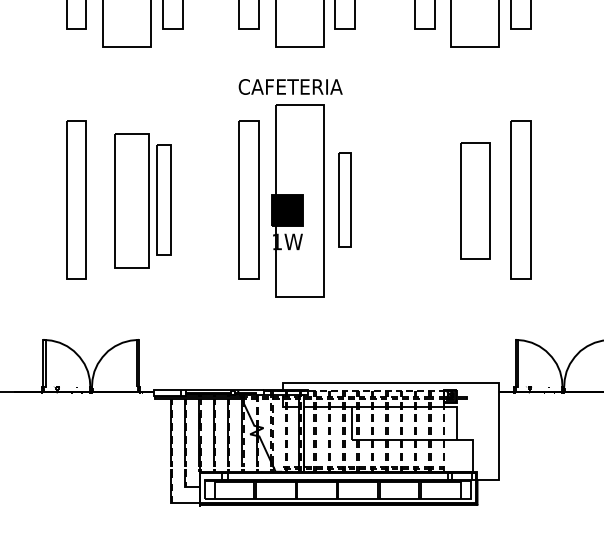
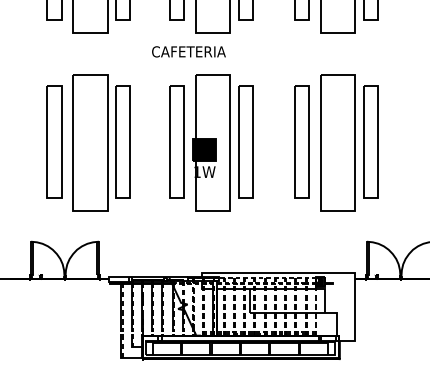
text: (290, 86) -> (188, 51), moved
part: (344, 198) -> (245, 141), size x1.67
part: (423, 198) -> (301, 141), added
part: (142, 200) -> (101, 142), size x1.43
part: (474, 200) -> (337, 142), size x1.67

